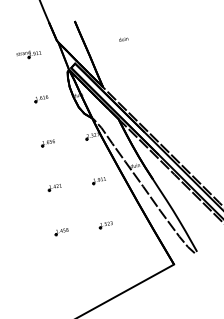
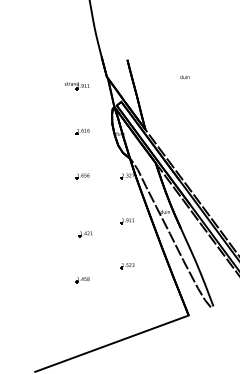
text: (123, 38) -> (184, 76), moved
part: (54, 187) -> (85, 234), moved
part: (61, 232) -> (82, 280), moved

